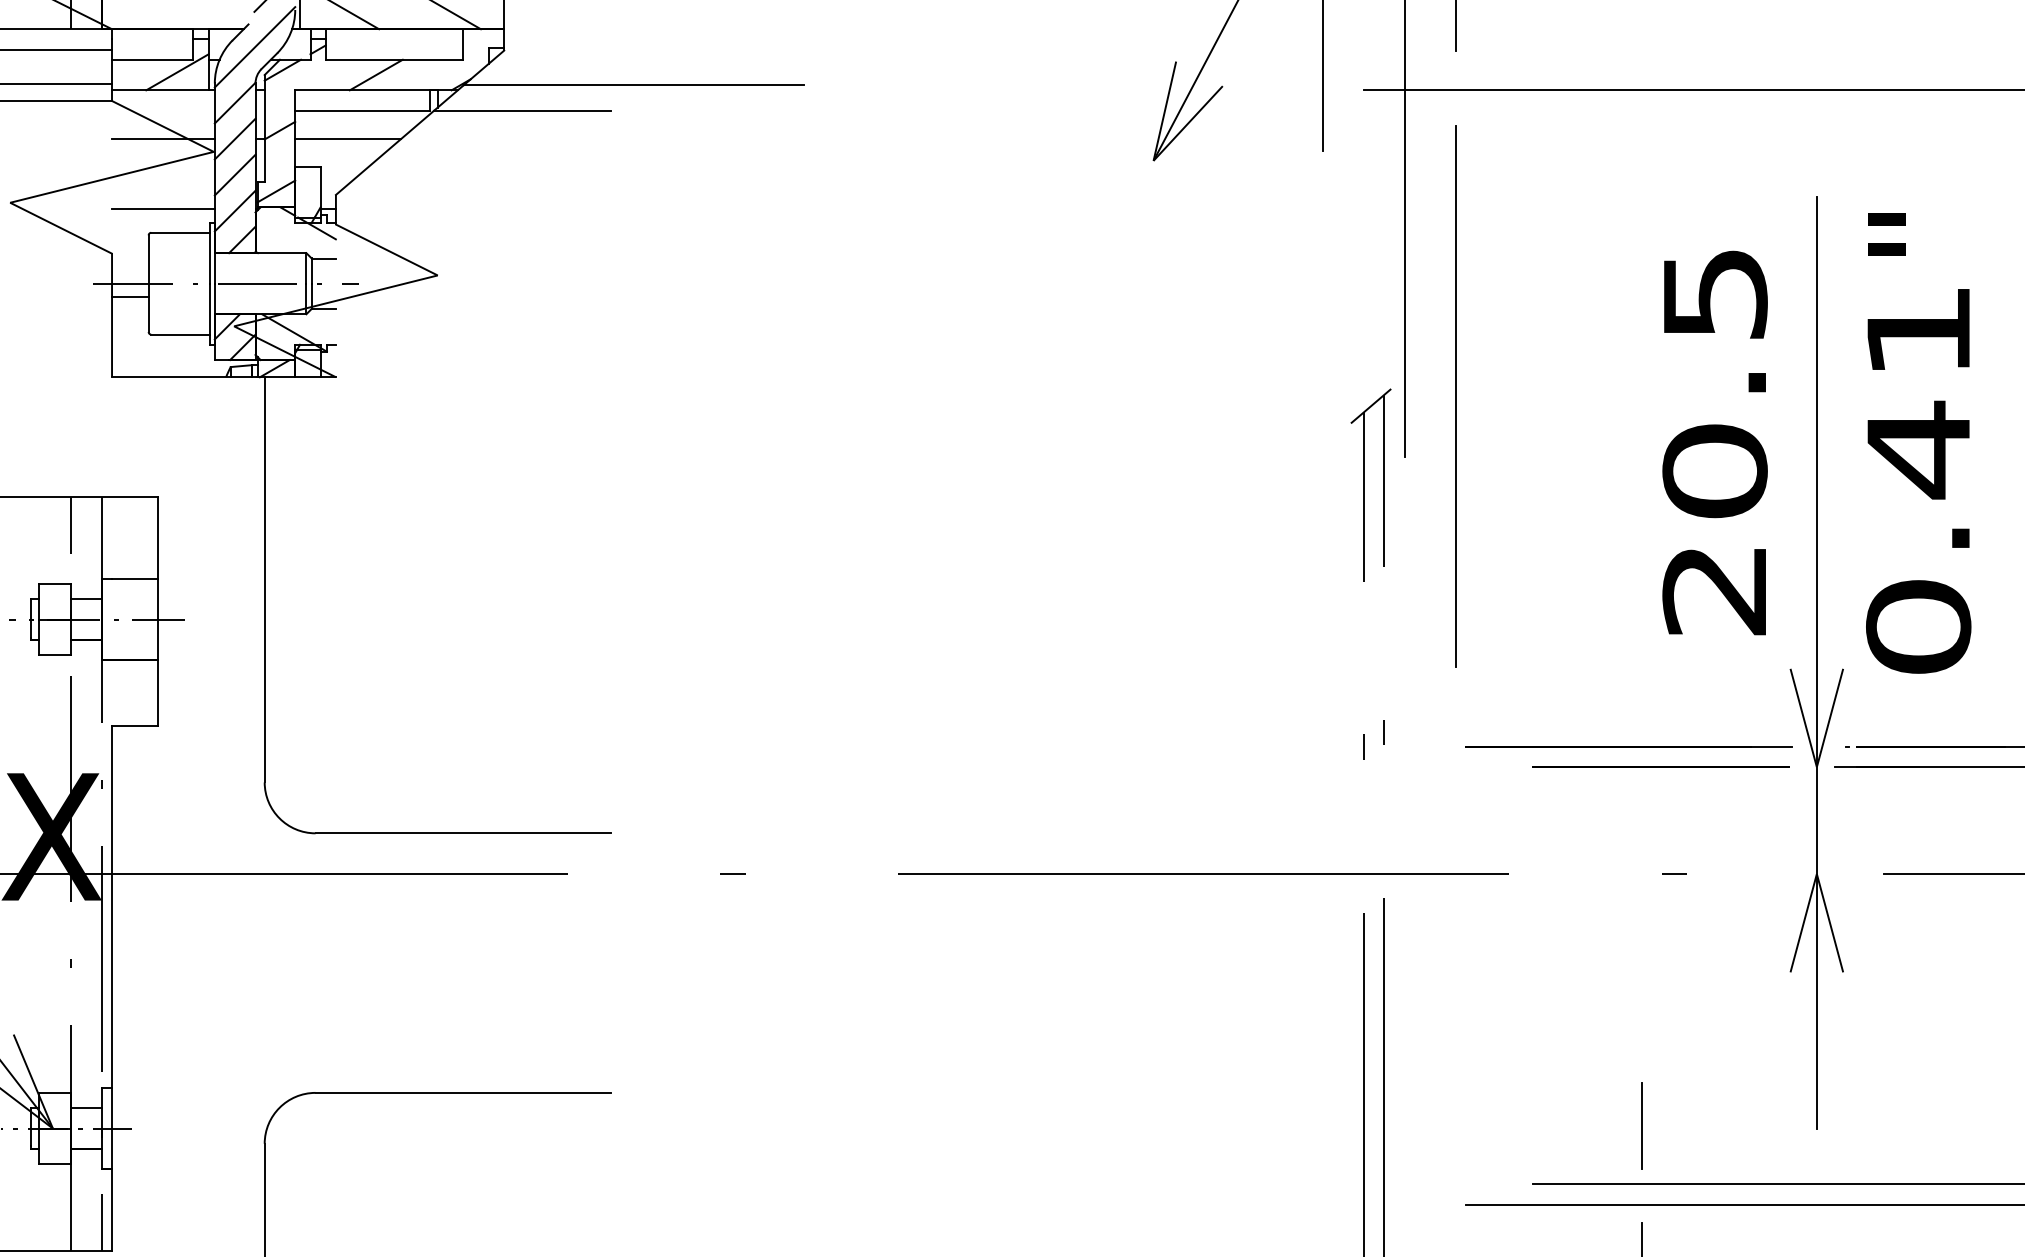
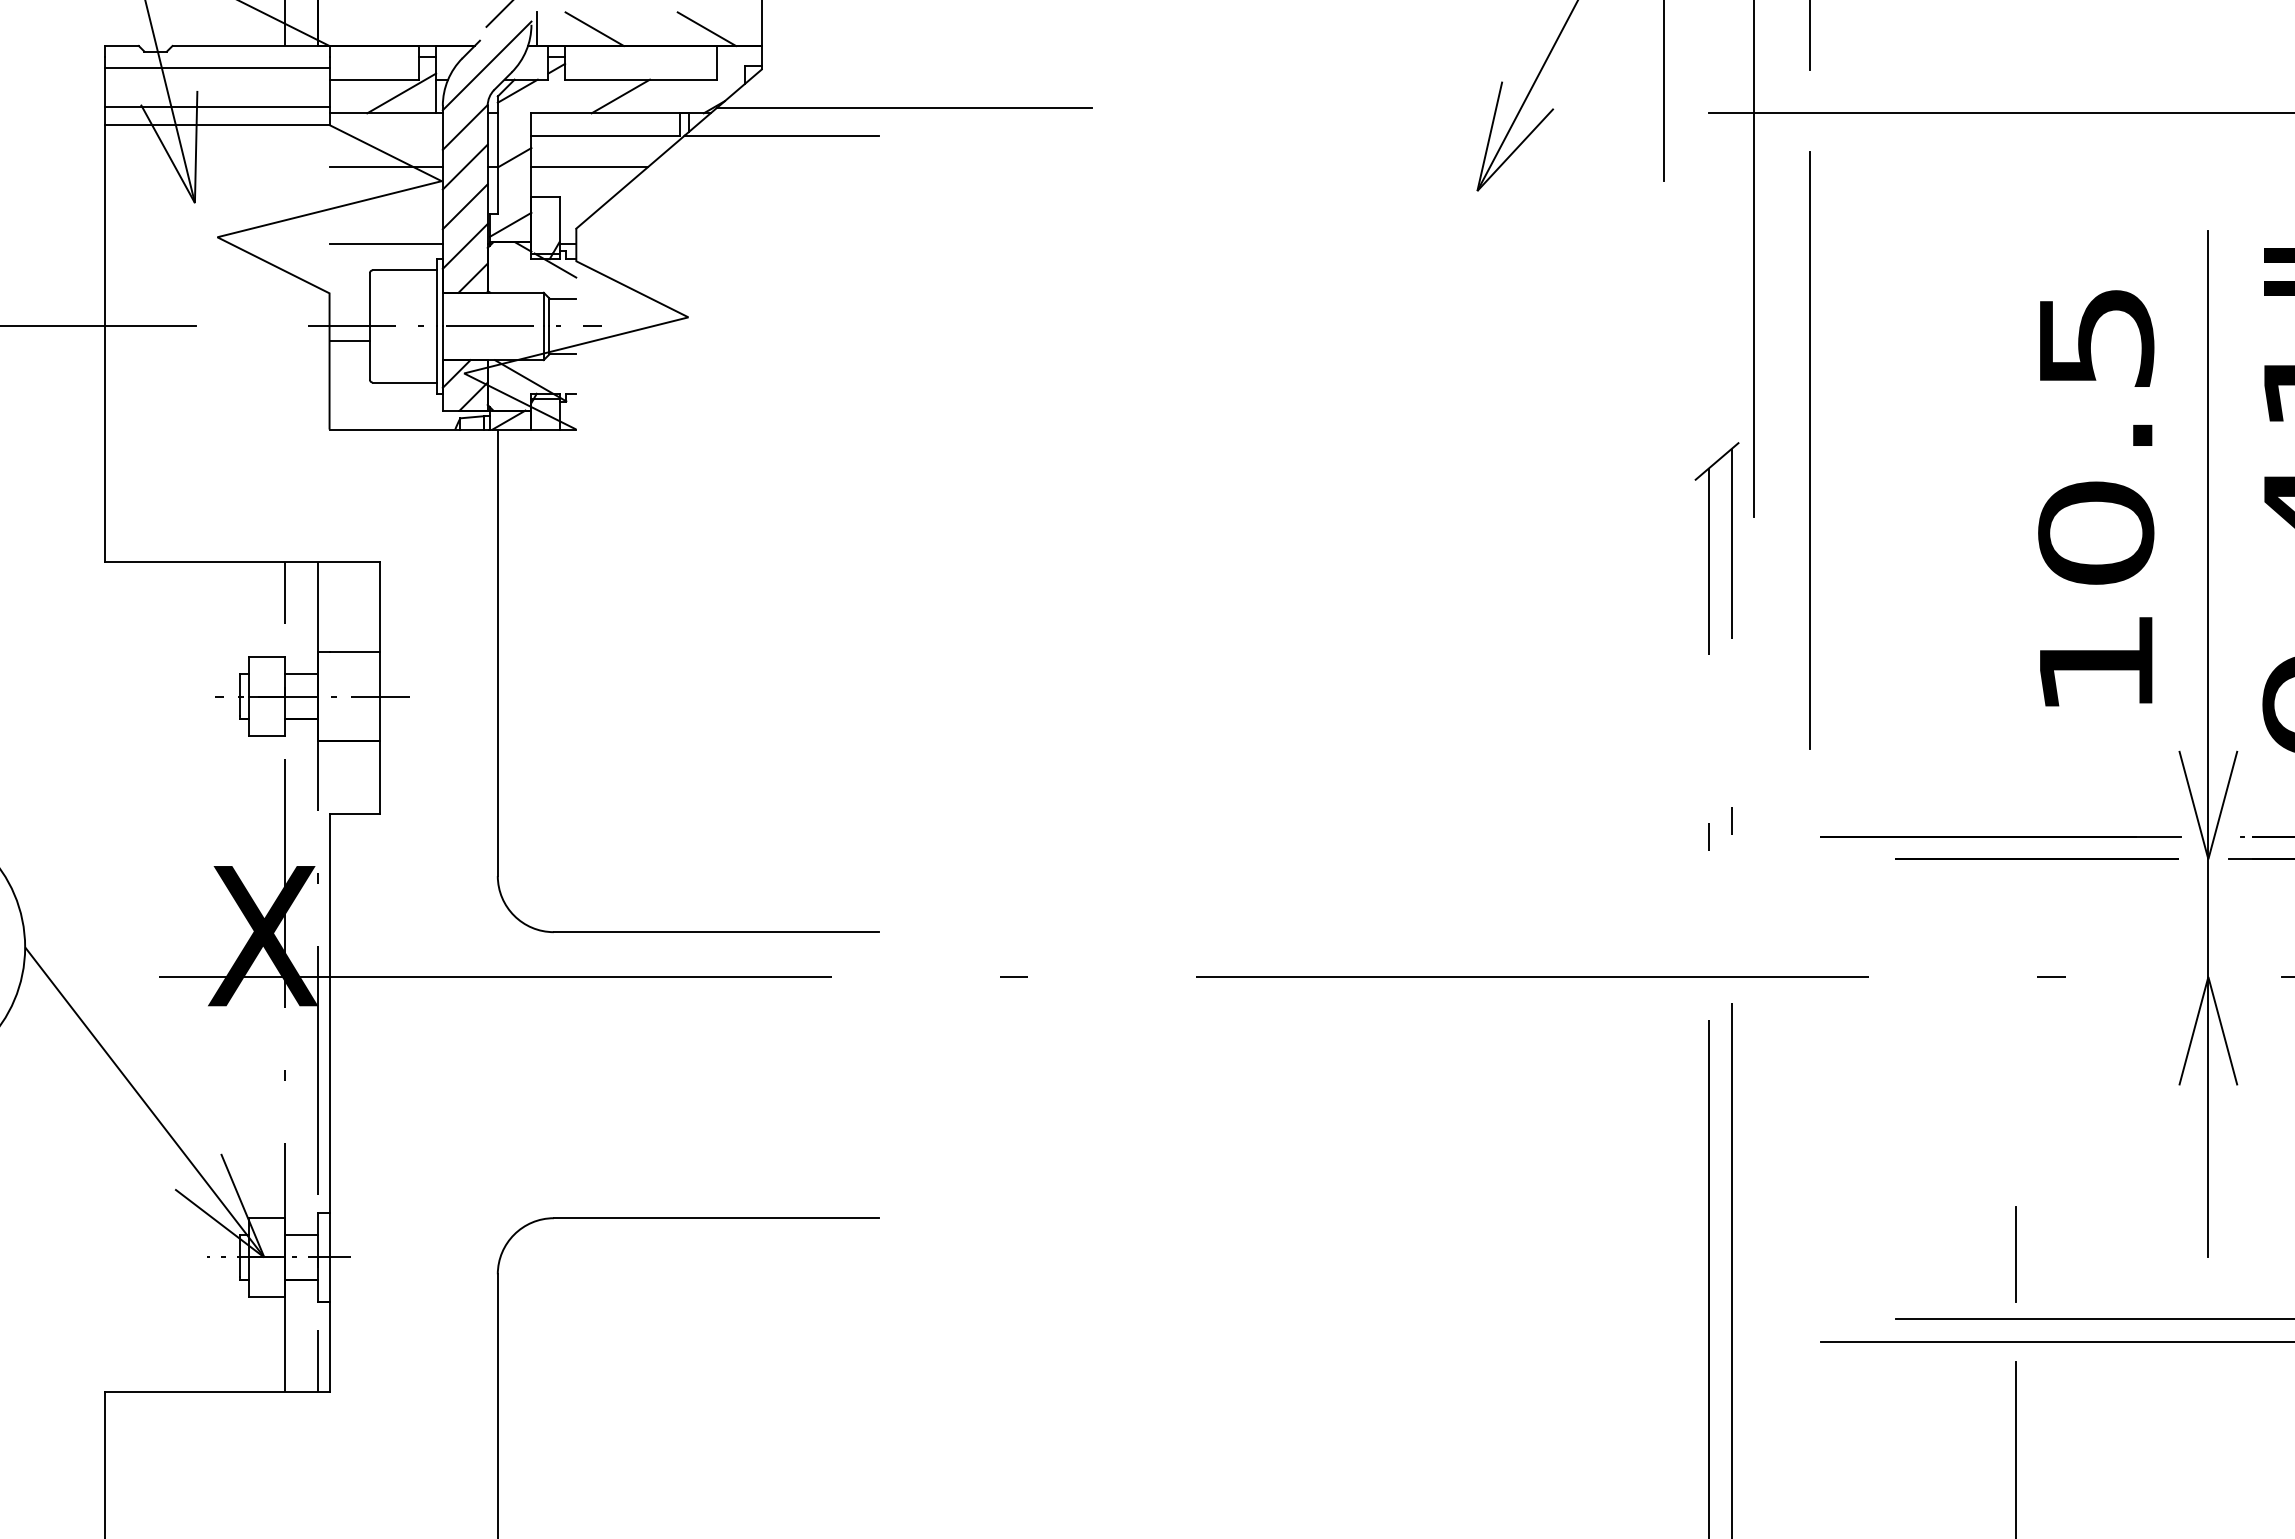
text: (1714, 591) -> (2095, 665), 20.5 -> 10.5

